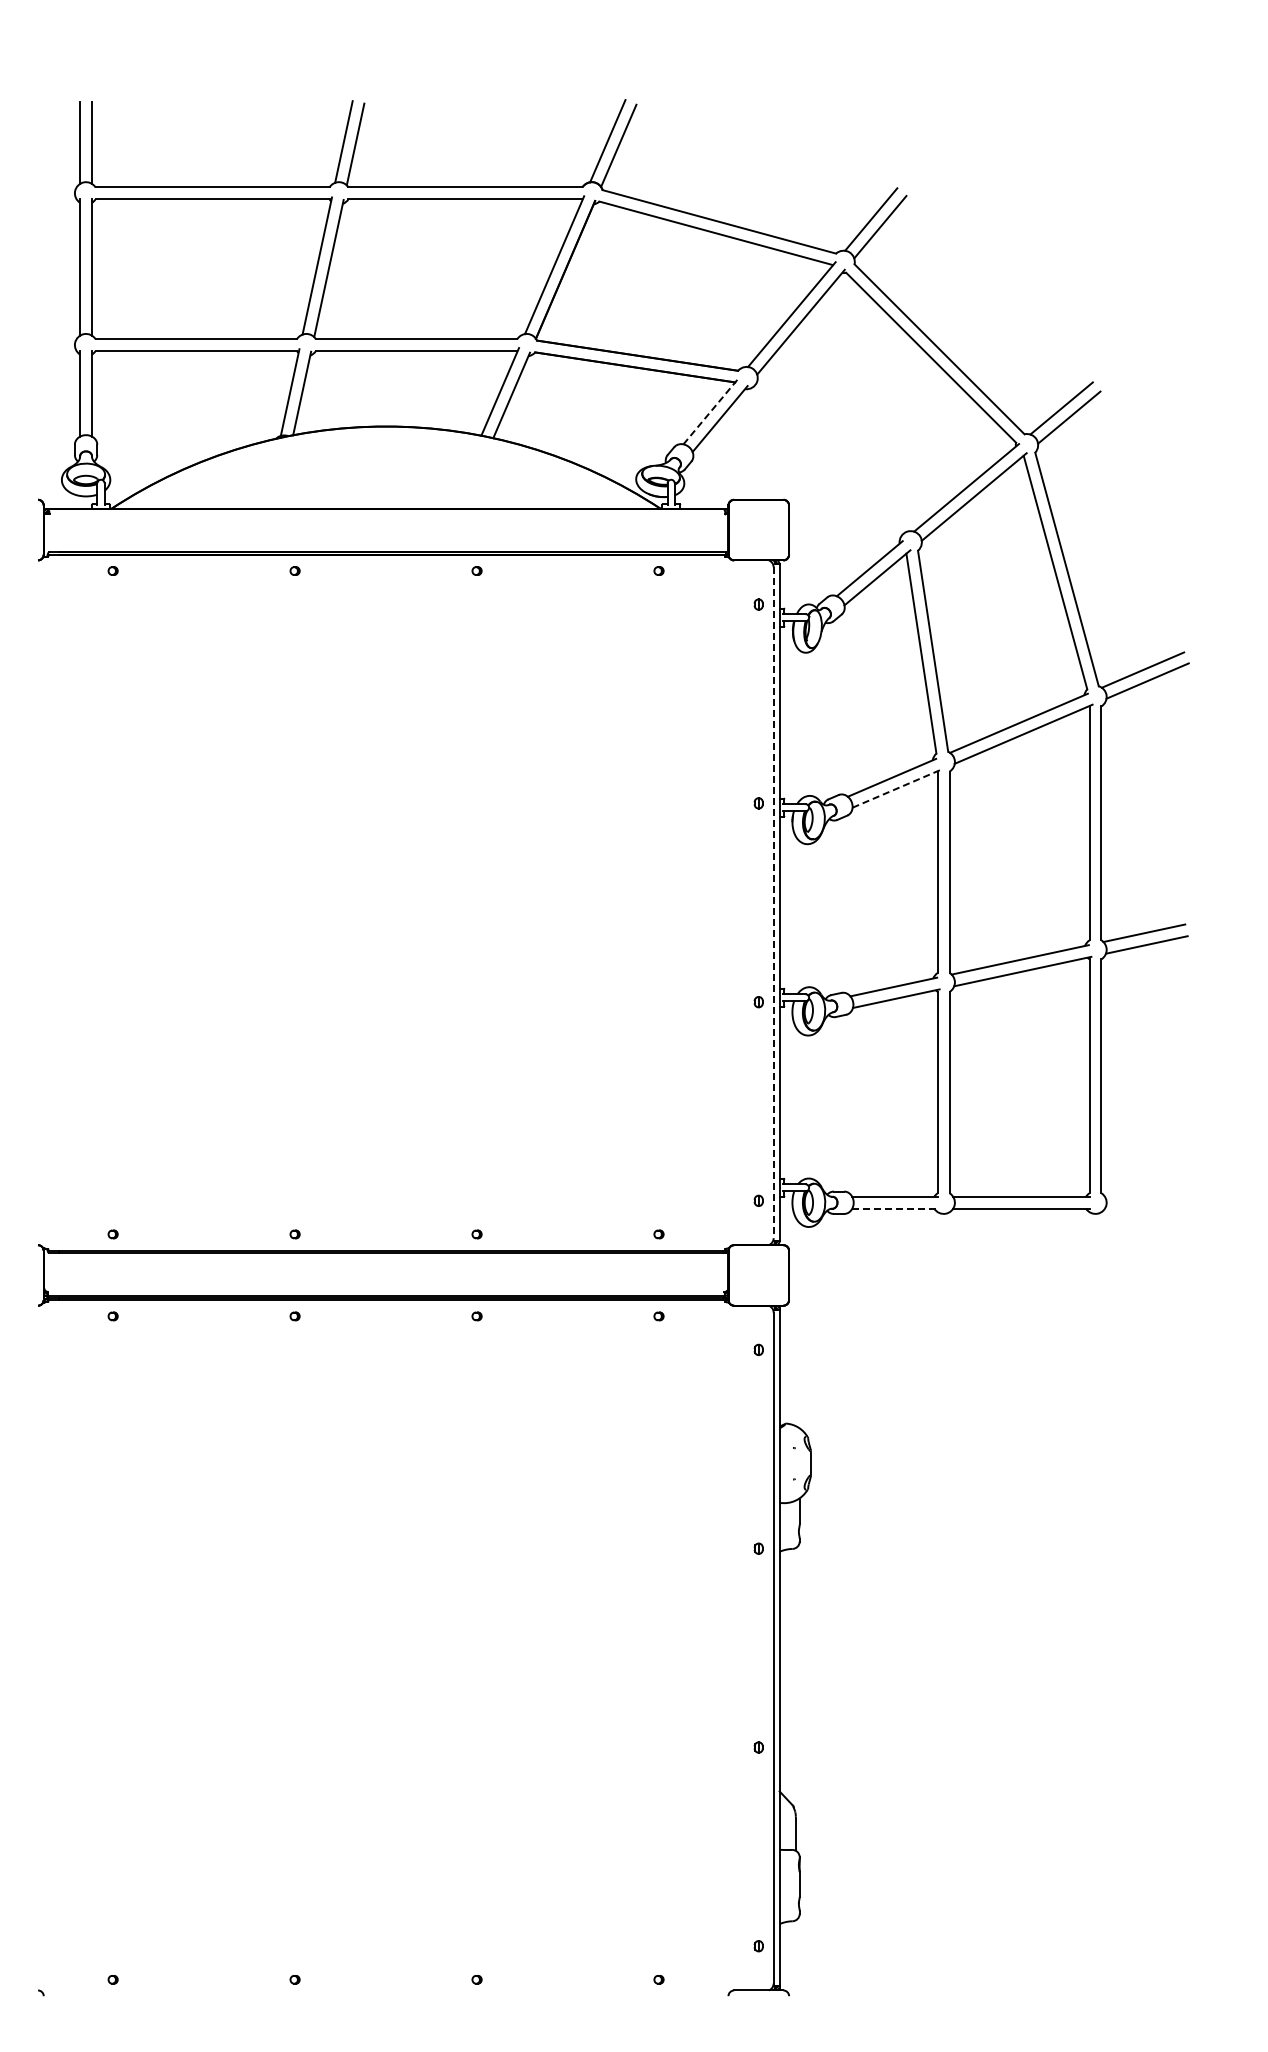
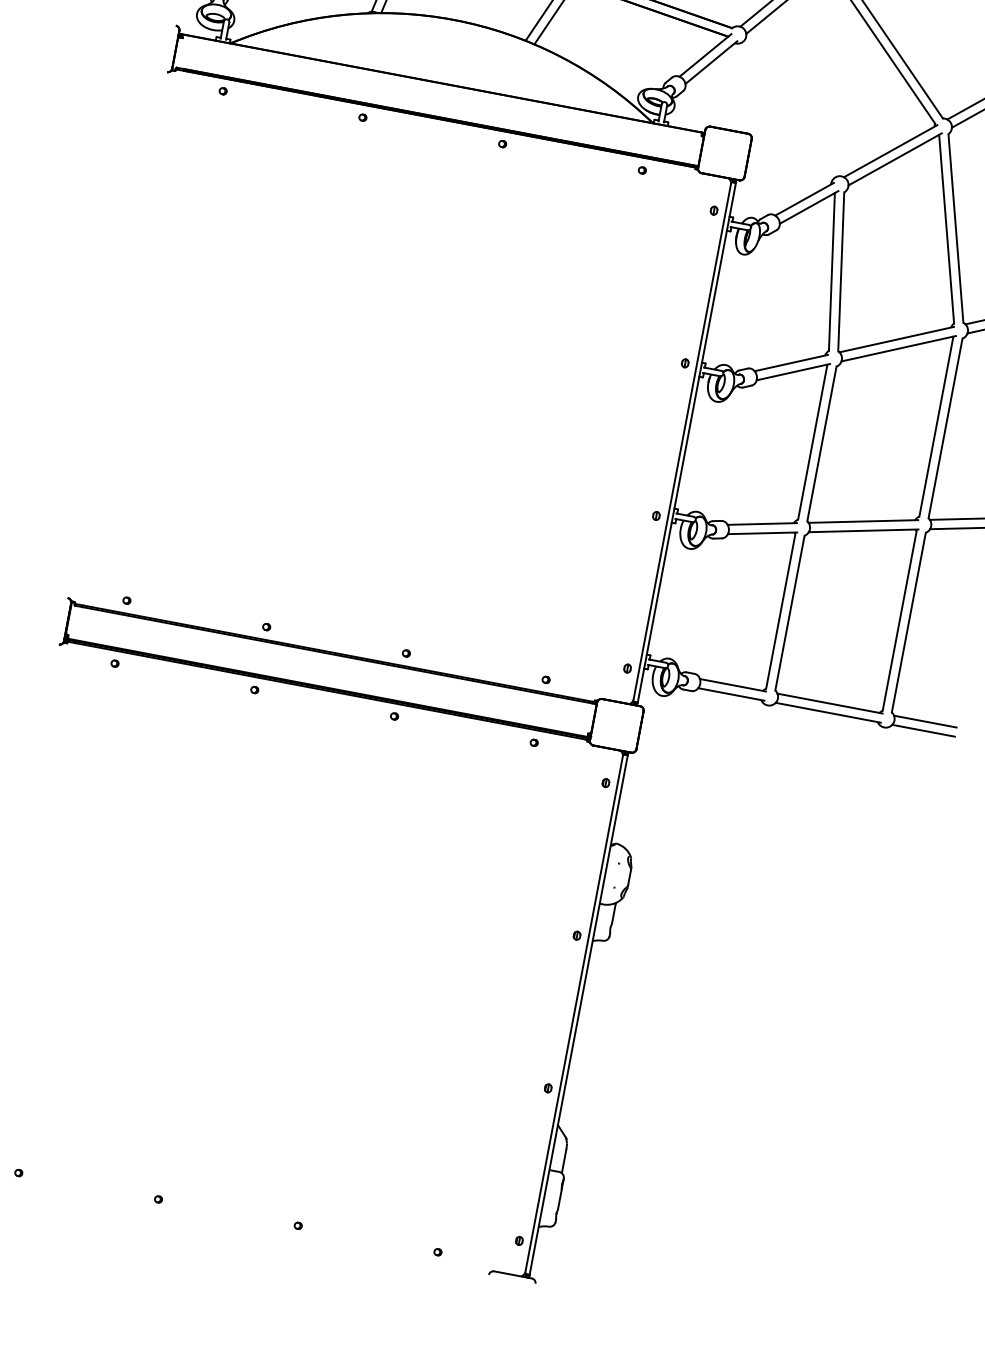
line: (711, 411) -> (705, 55), dashed -> solid
line: (897, 788) -> (793, 372), dashed -> solid
line: (773, 903) -> (682, 442), dashed -> solid
line: (1145, 1196) -> (925, 721), added
line: (895, 1208) -> (731, 694), dashed -> solid
line: (1145, 1208) -> (923, 730), added

